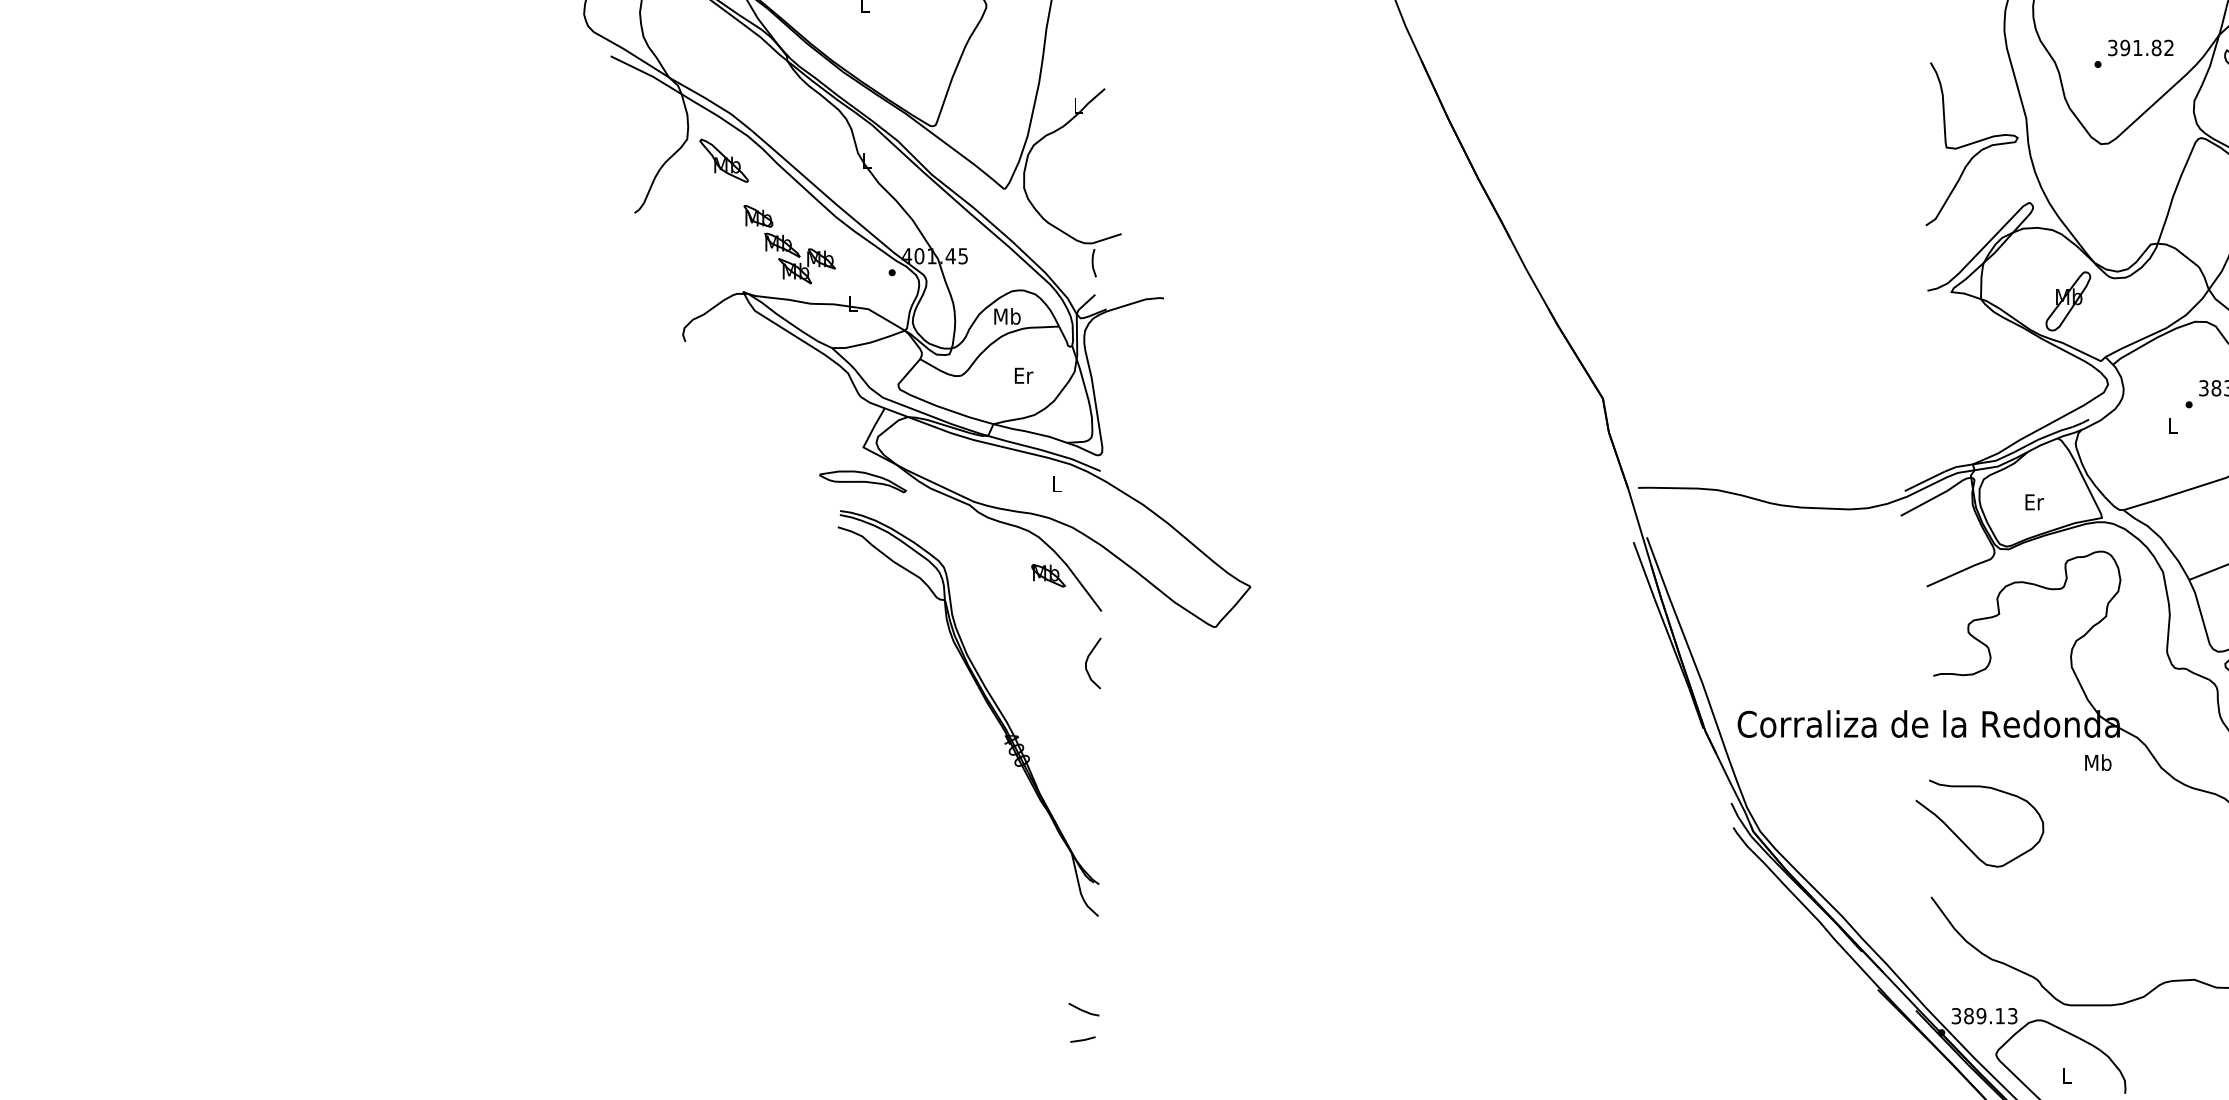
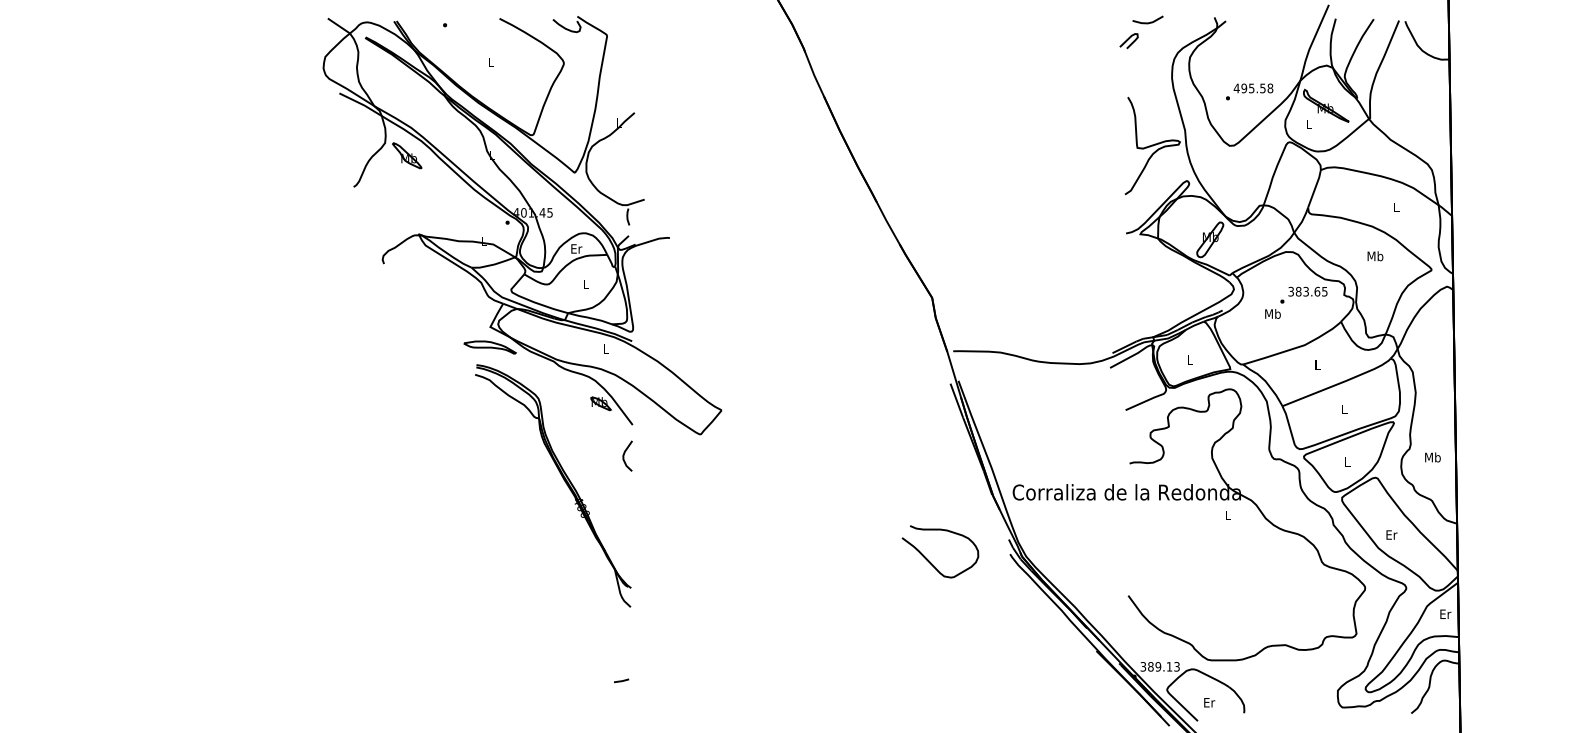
text: (2140, 48) -> (1253, 88), 391.82 -> 495.58
part: (789, 243) -> (446, 205), removed
text: (1007, 315) -> (576, 248), Mb -> Er
text: (1024, 374) -> (586, 283), Er -> L
text: (2172, 424) -> (1272, 313), L -> Mb
text: (2033, 501) -> (1189, 359), Er -> L
text: (2097, 762) -> (1227, 515), Mb -> L
curve: (1963, 839) -> (930, 561), moved
line: (1082, 1008) -> (621, 662), removed
text: (2067, 1075) -> (1209, 702), L -> Er

